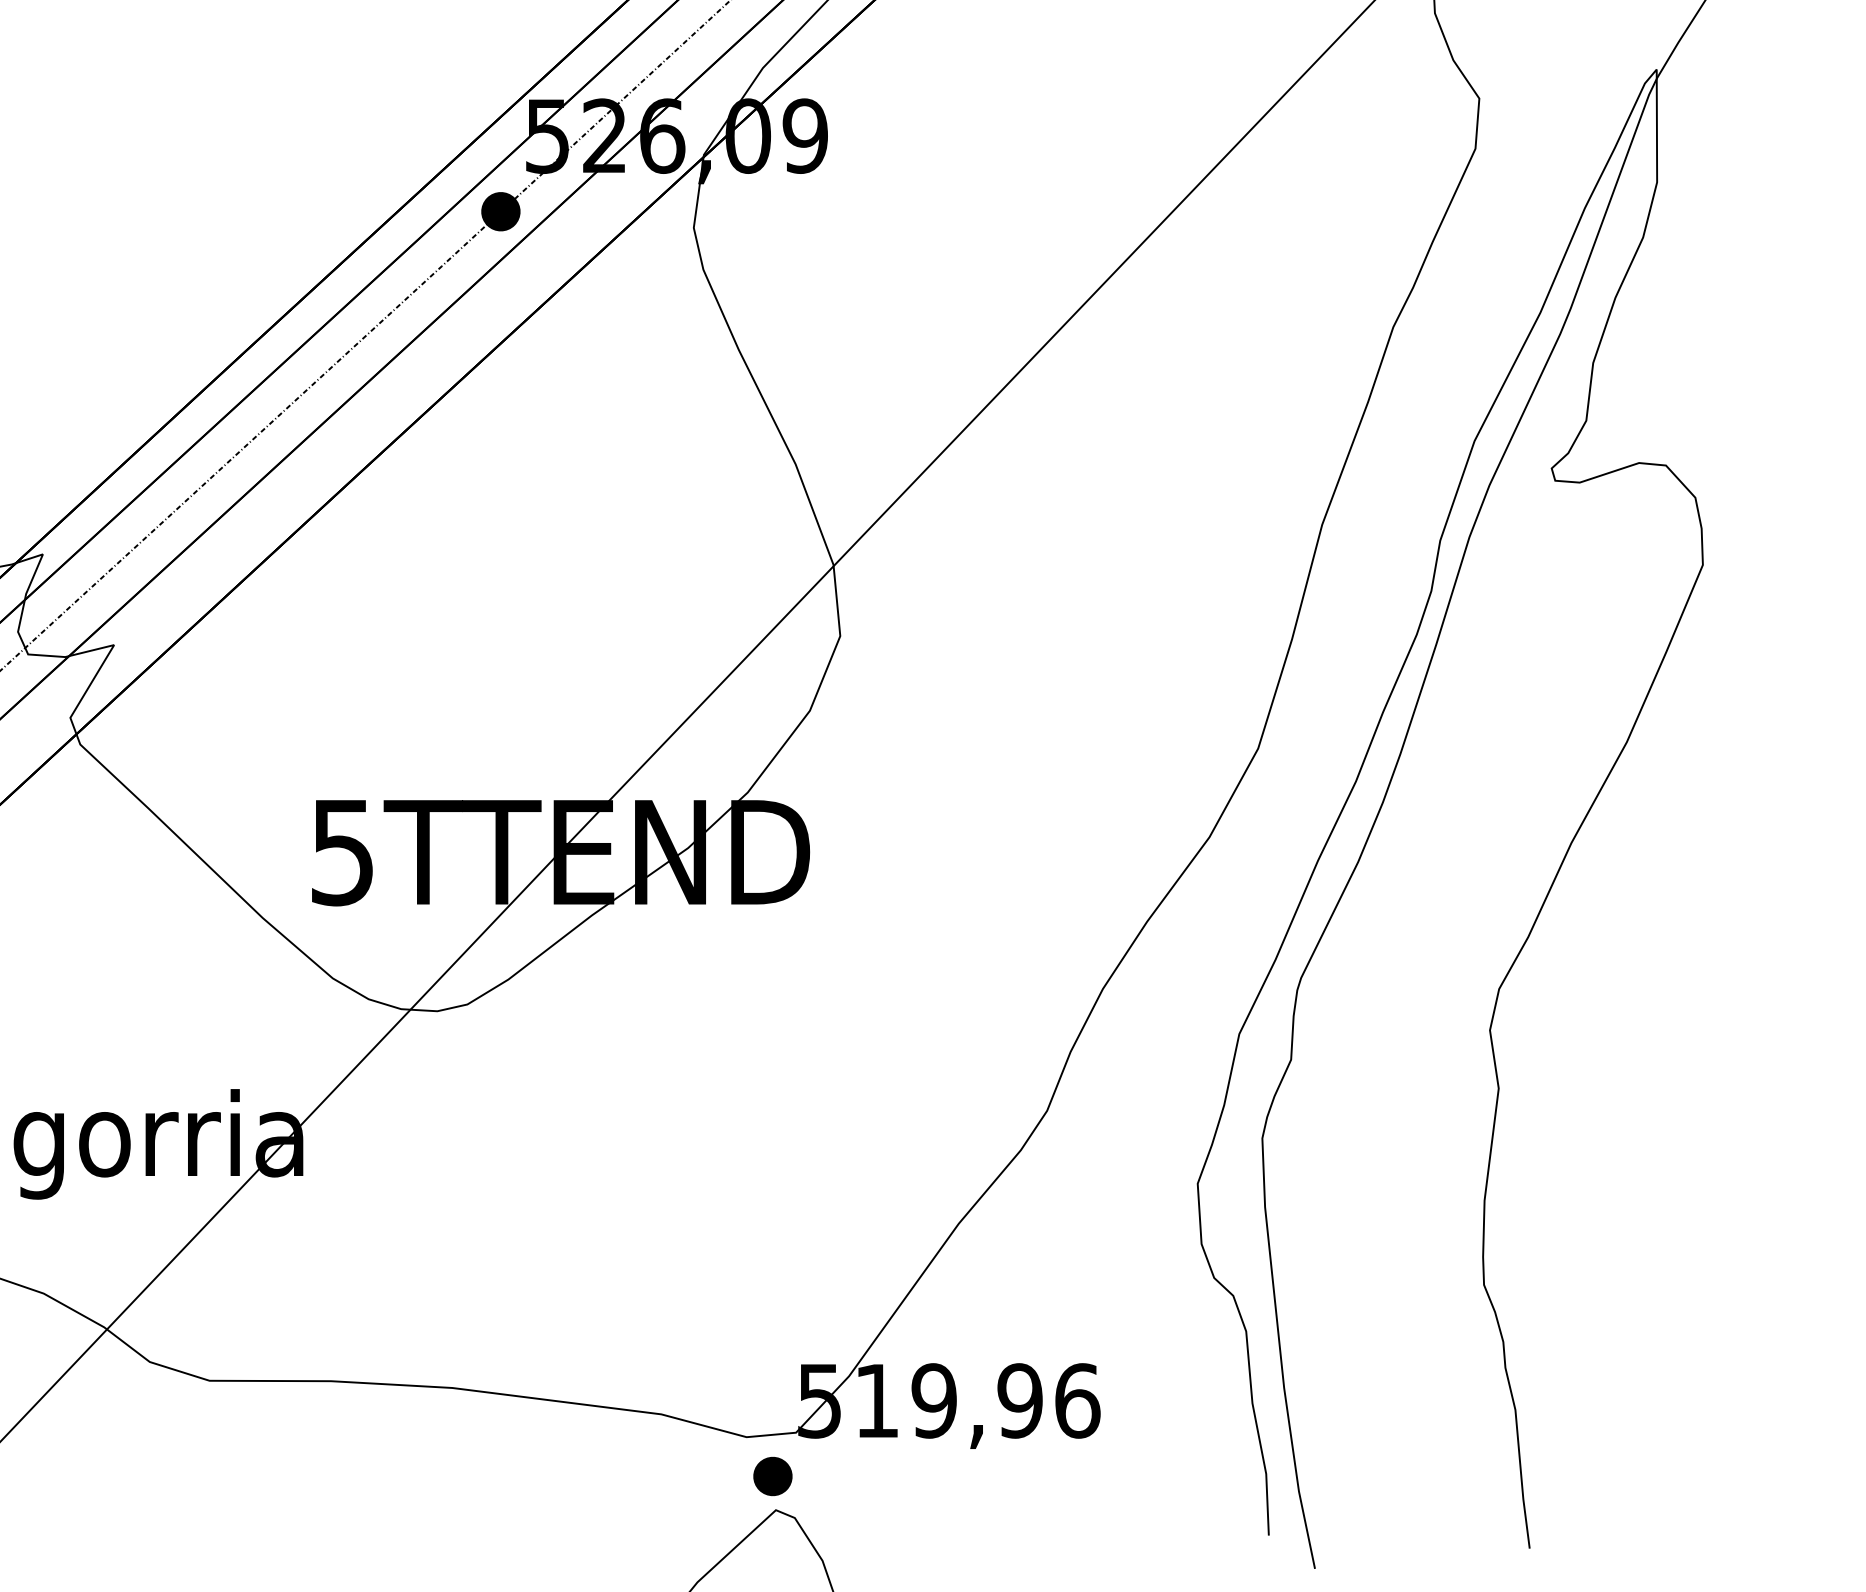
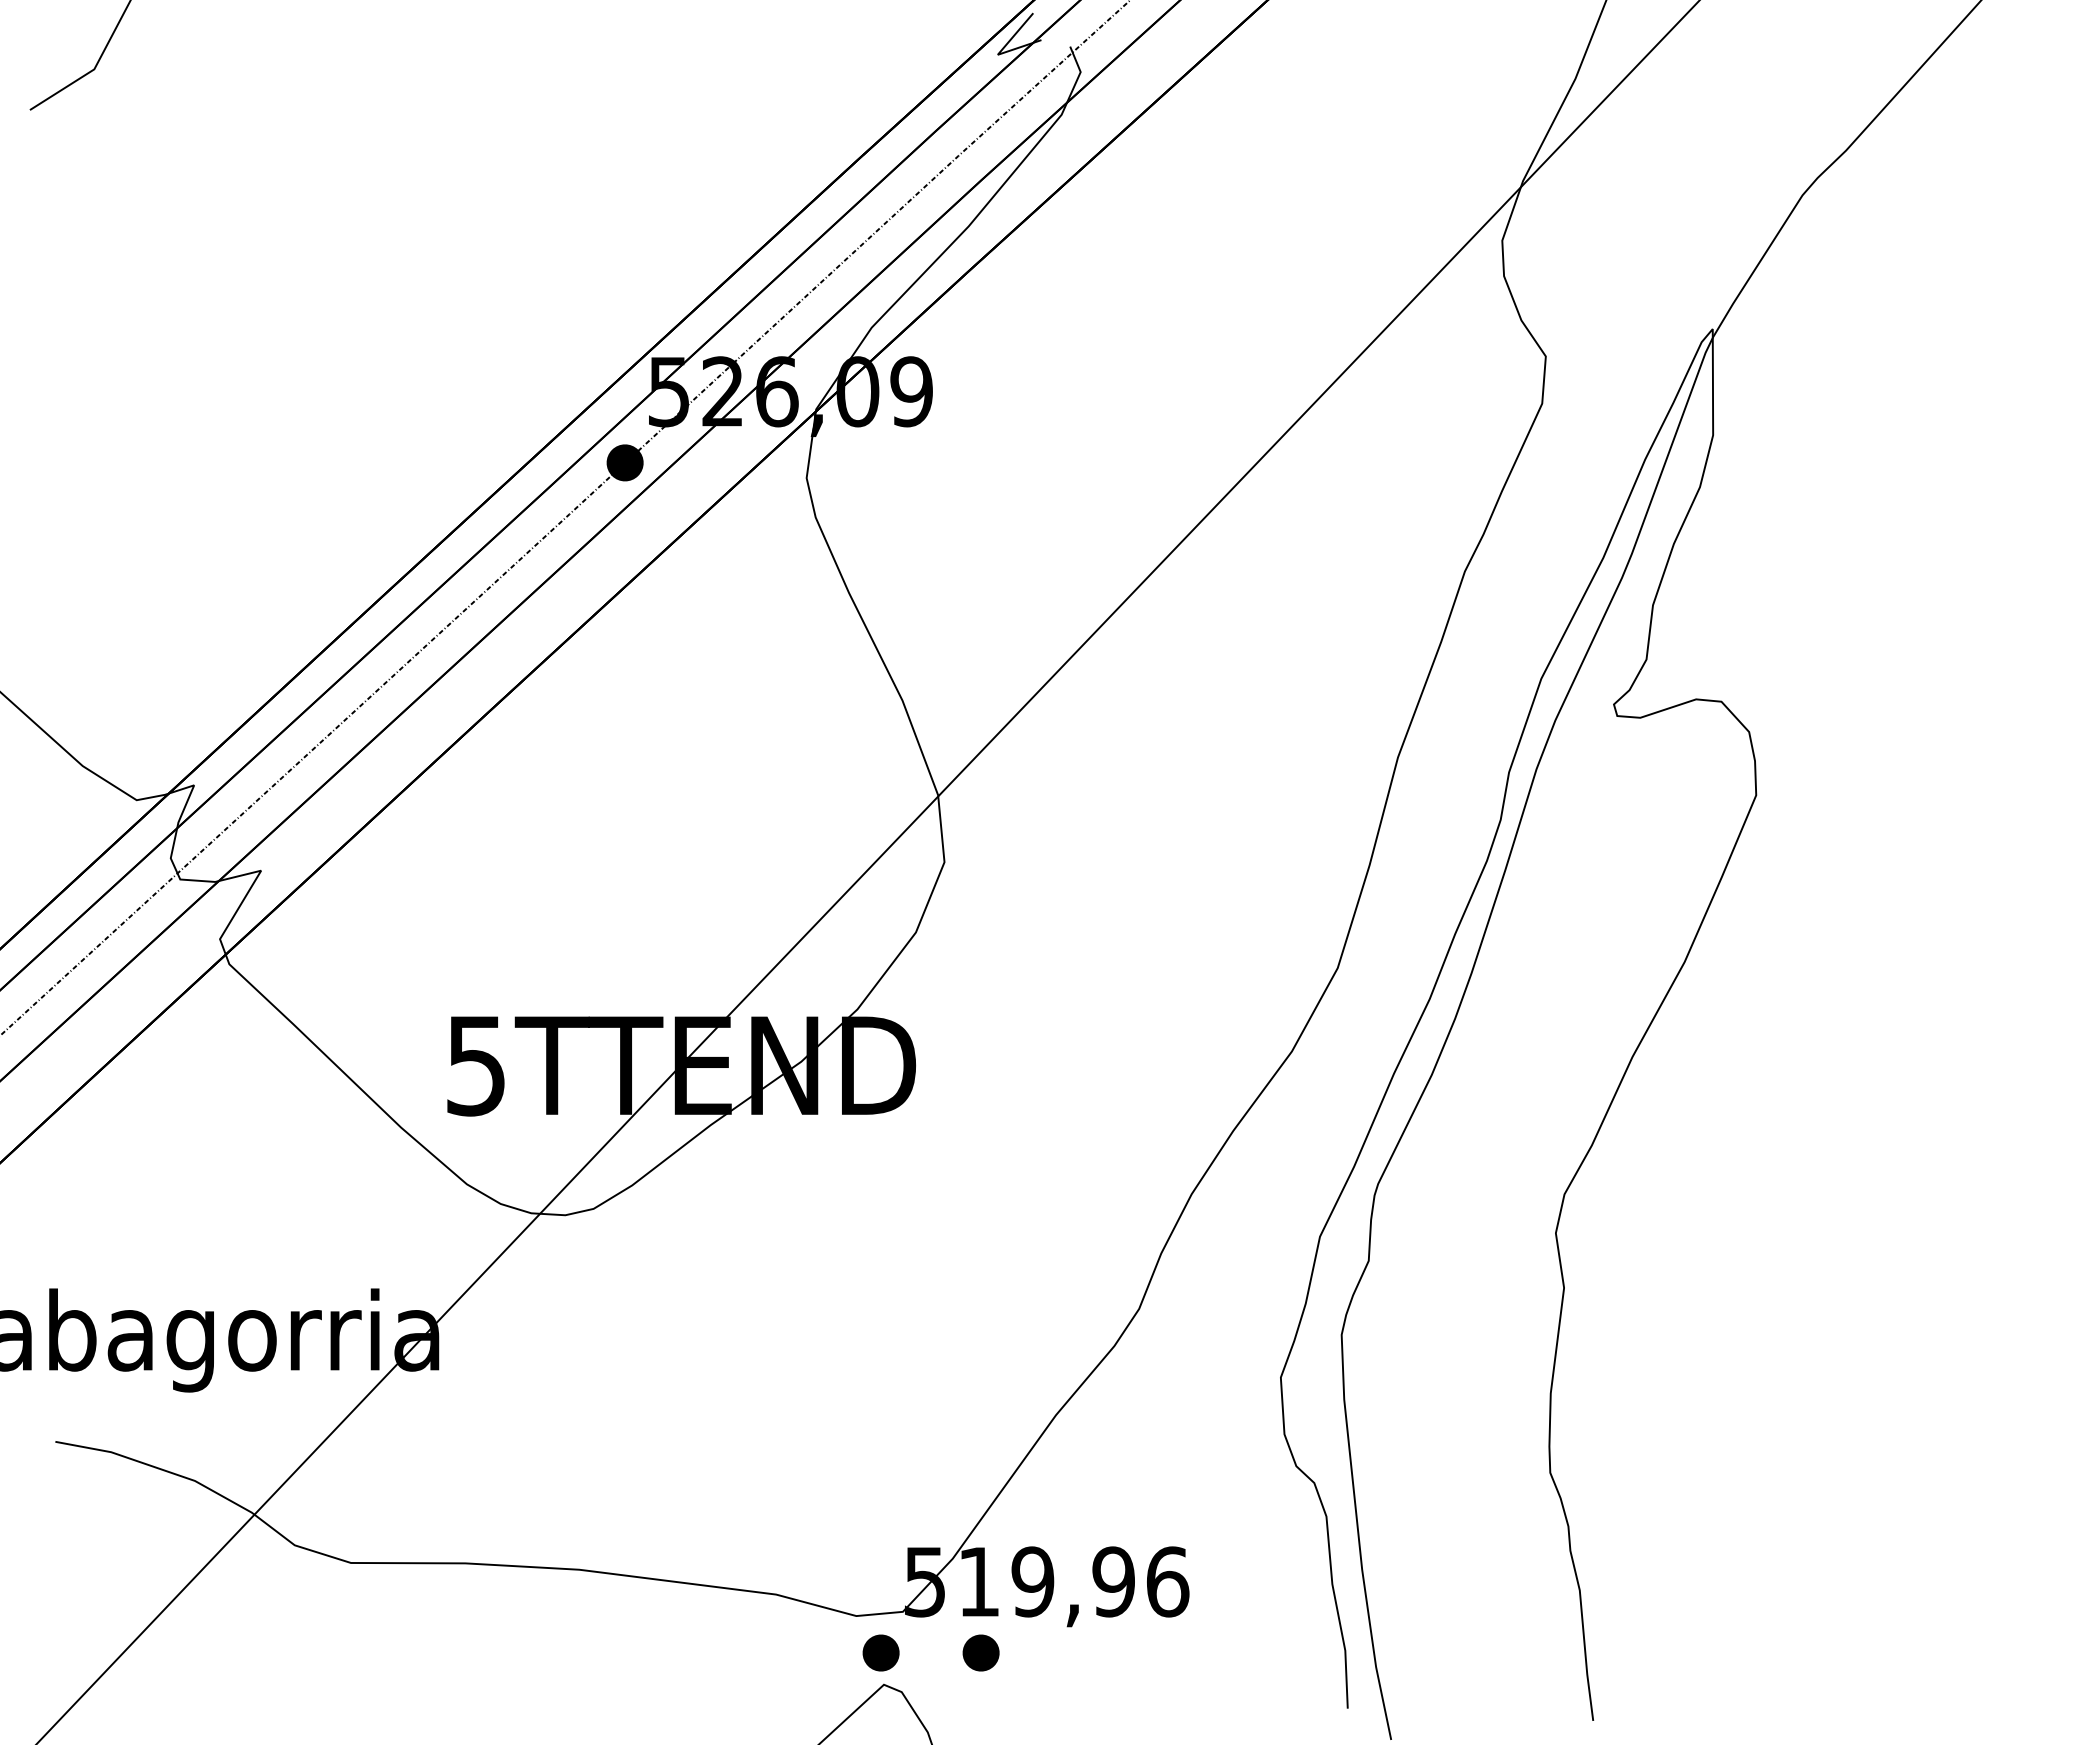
part: (878, 1475) -> (980, 1652), added

